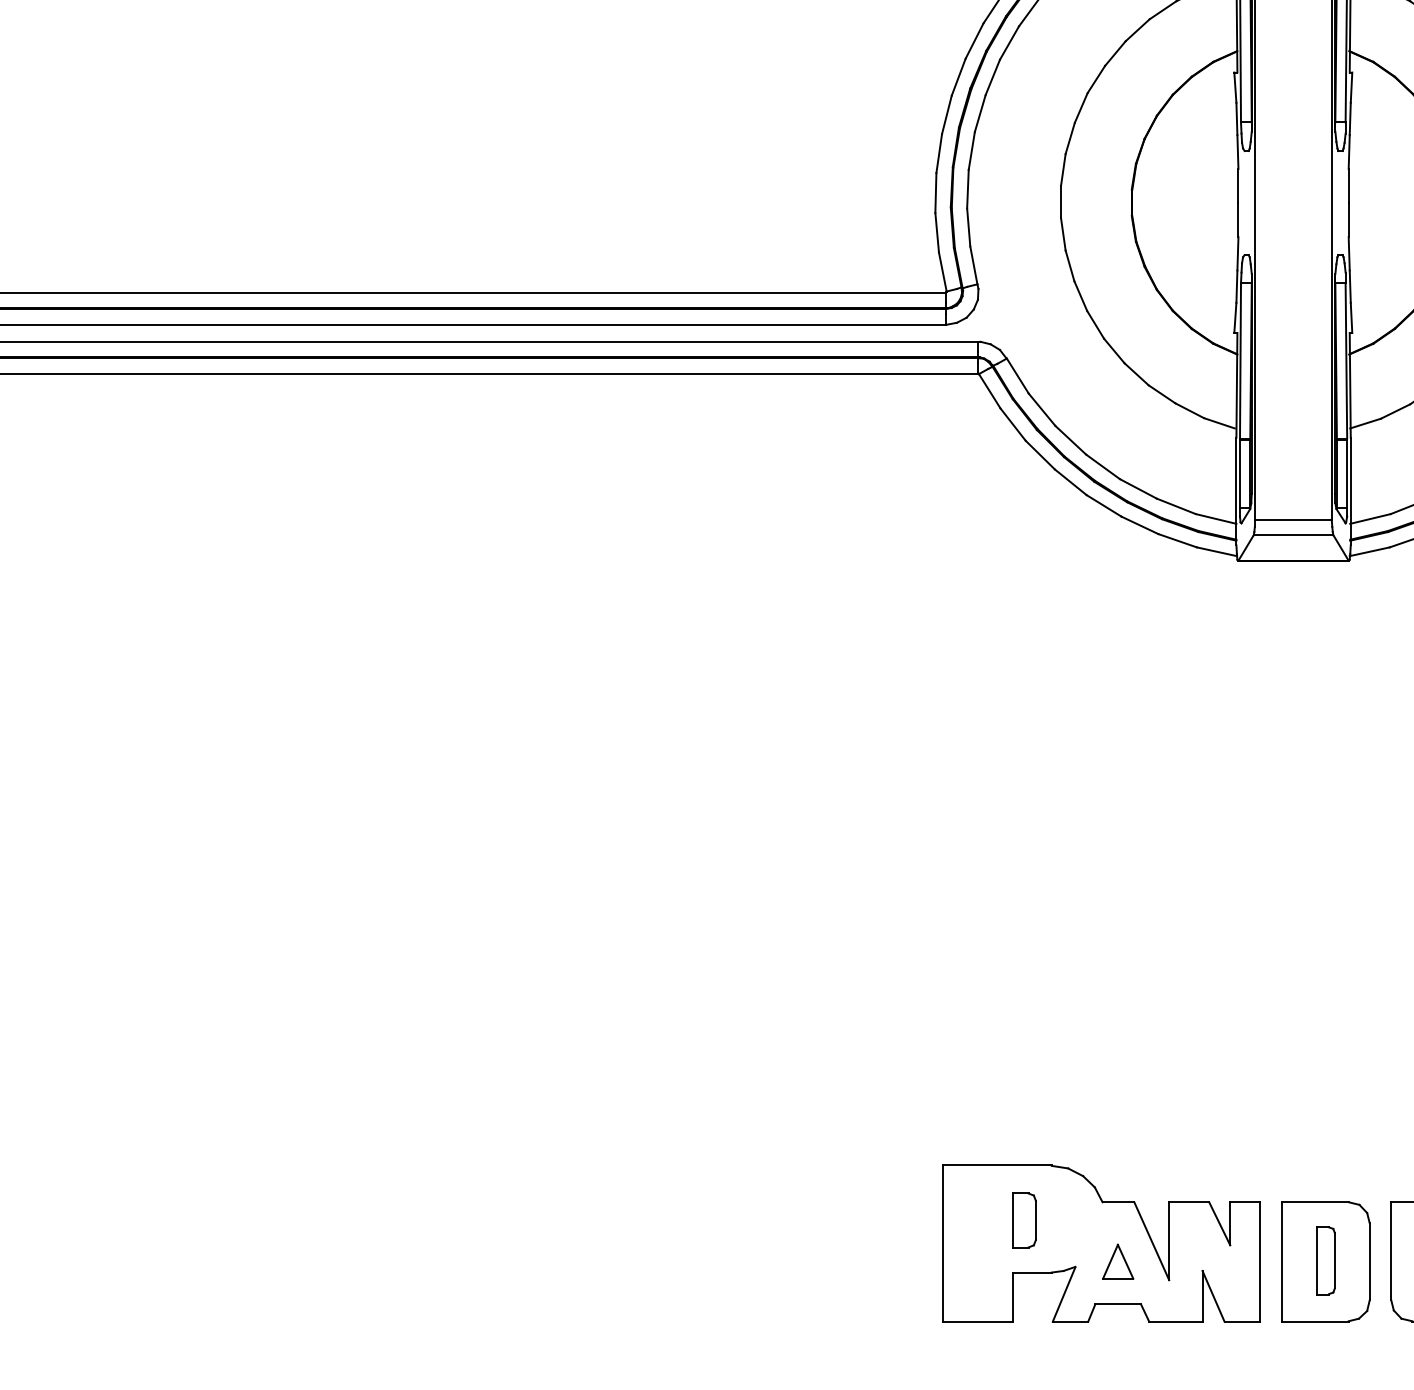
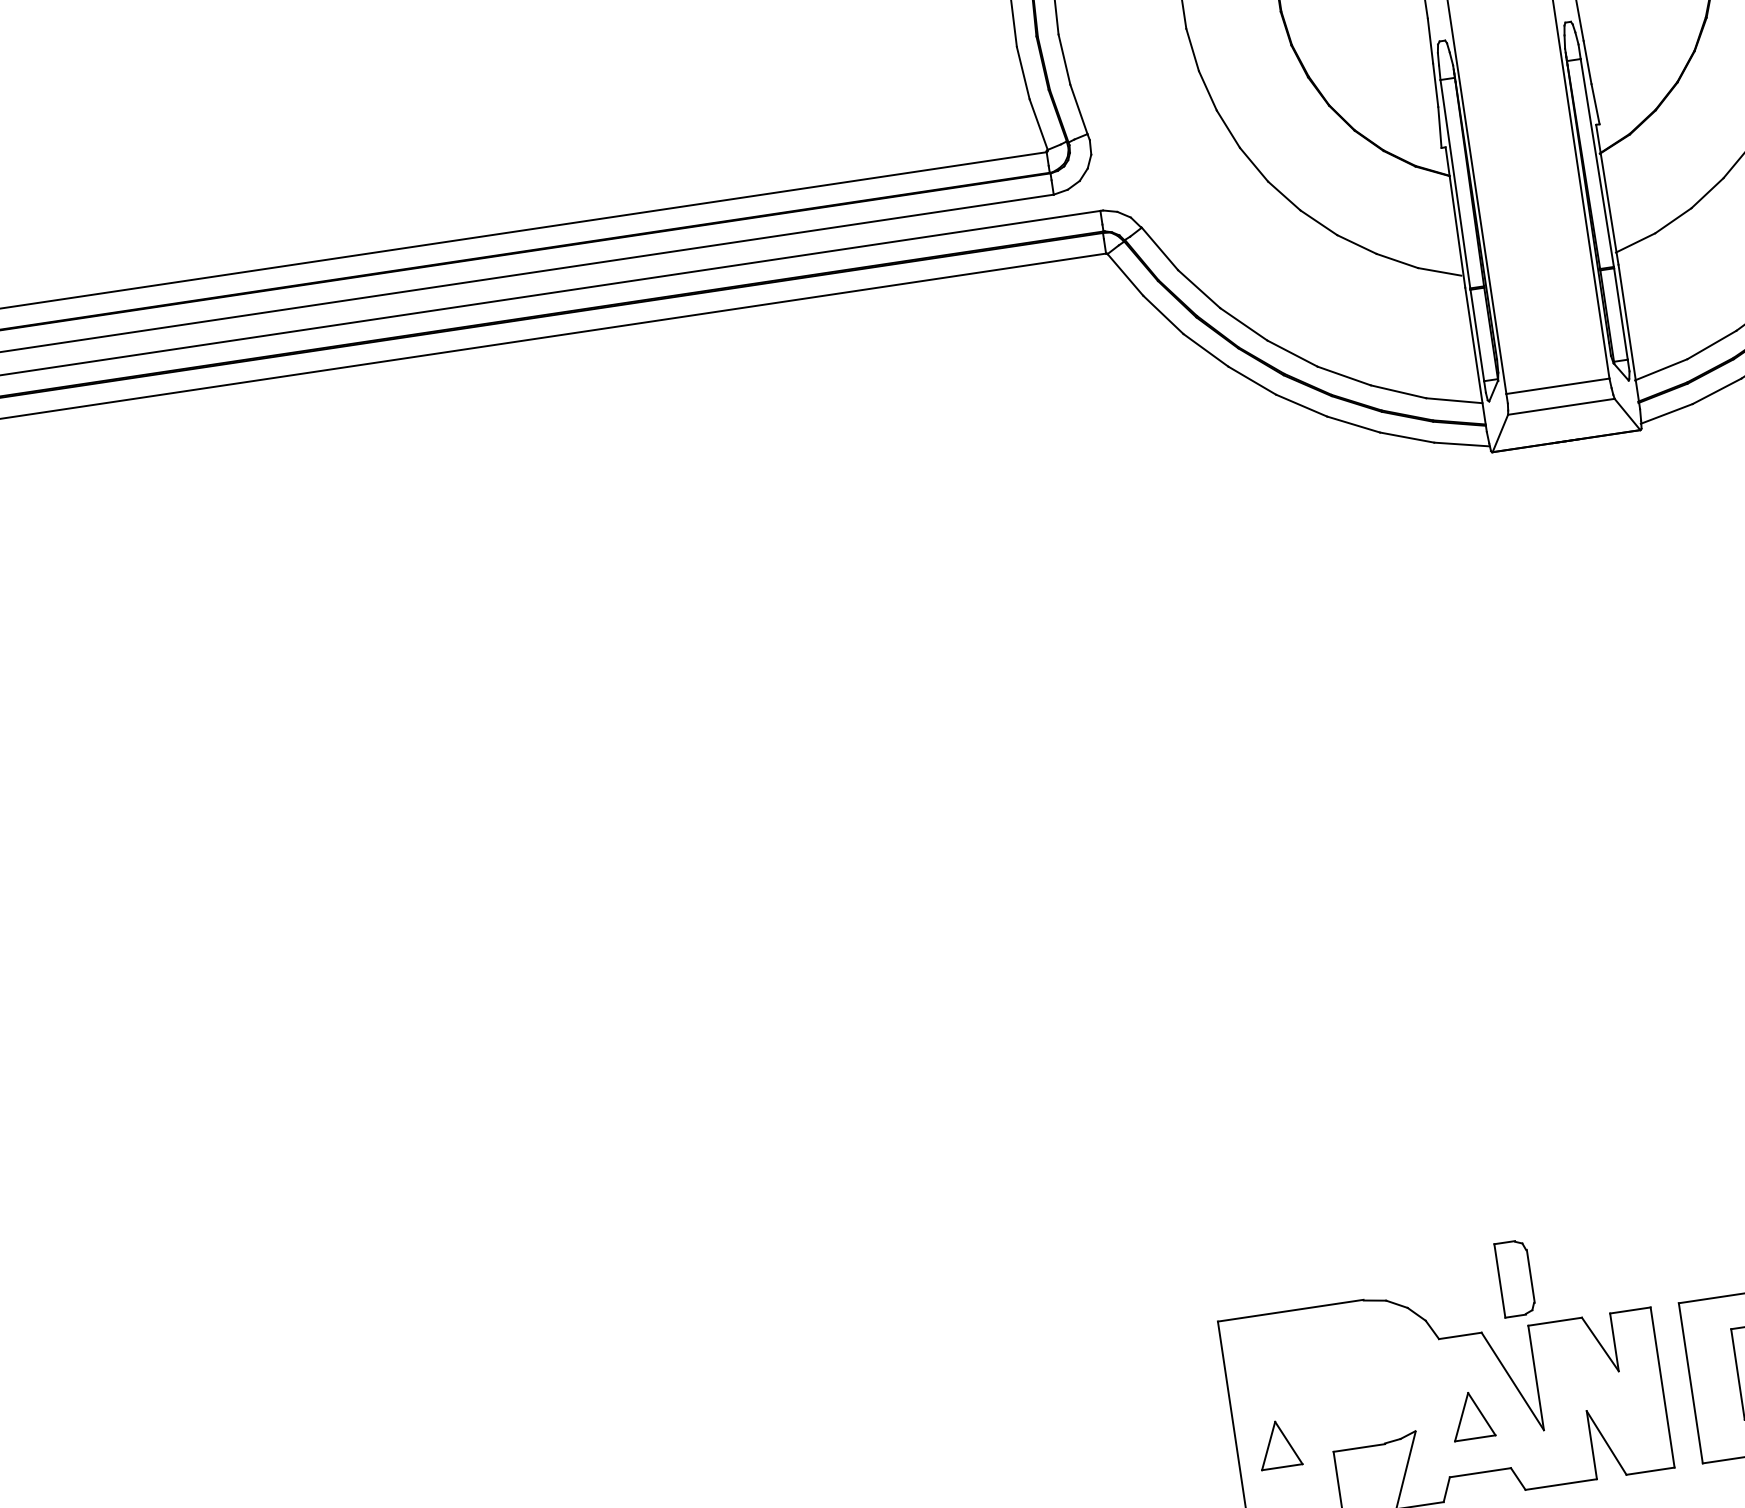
part: (1024, 1220) -> (1514, 1278), moved
part: (974, 1261) -> (1279, 1444), added

